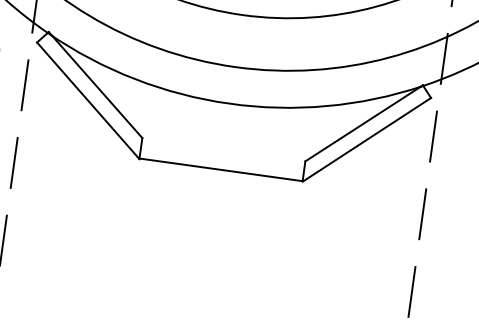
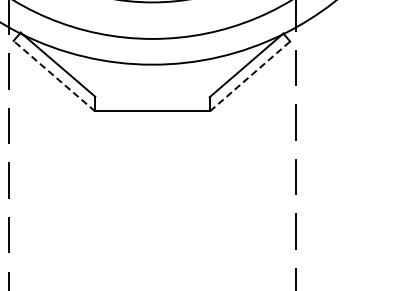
line: (88, 101) -> (54, 76), solid -> dashed
line: (367, 139) -> (250, 76), solid -> dashed

